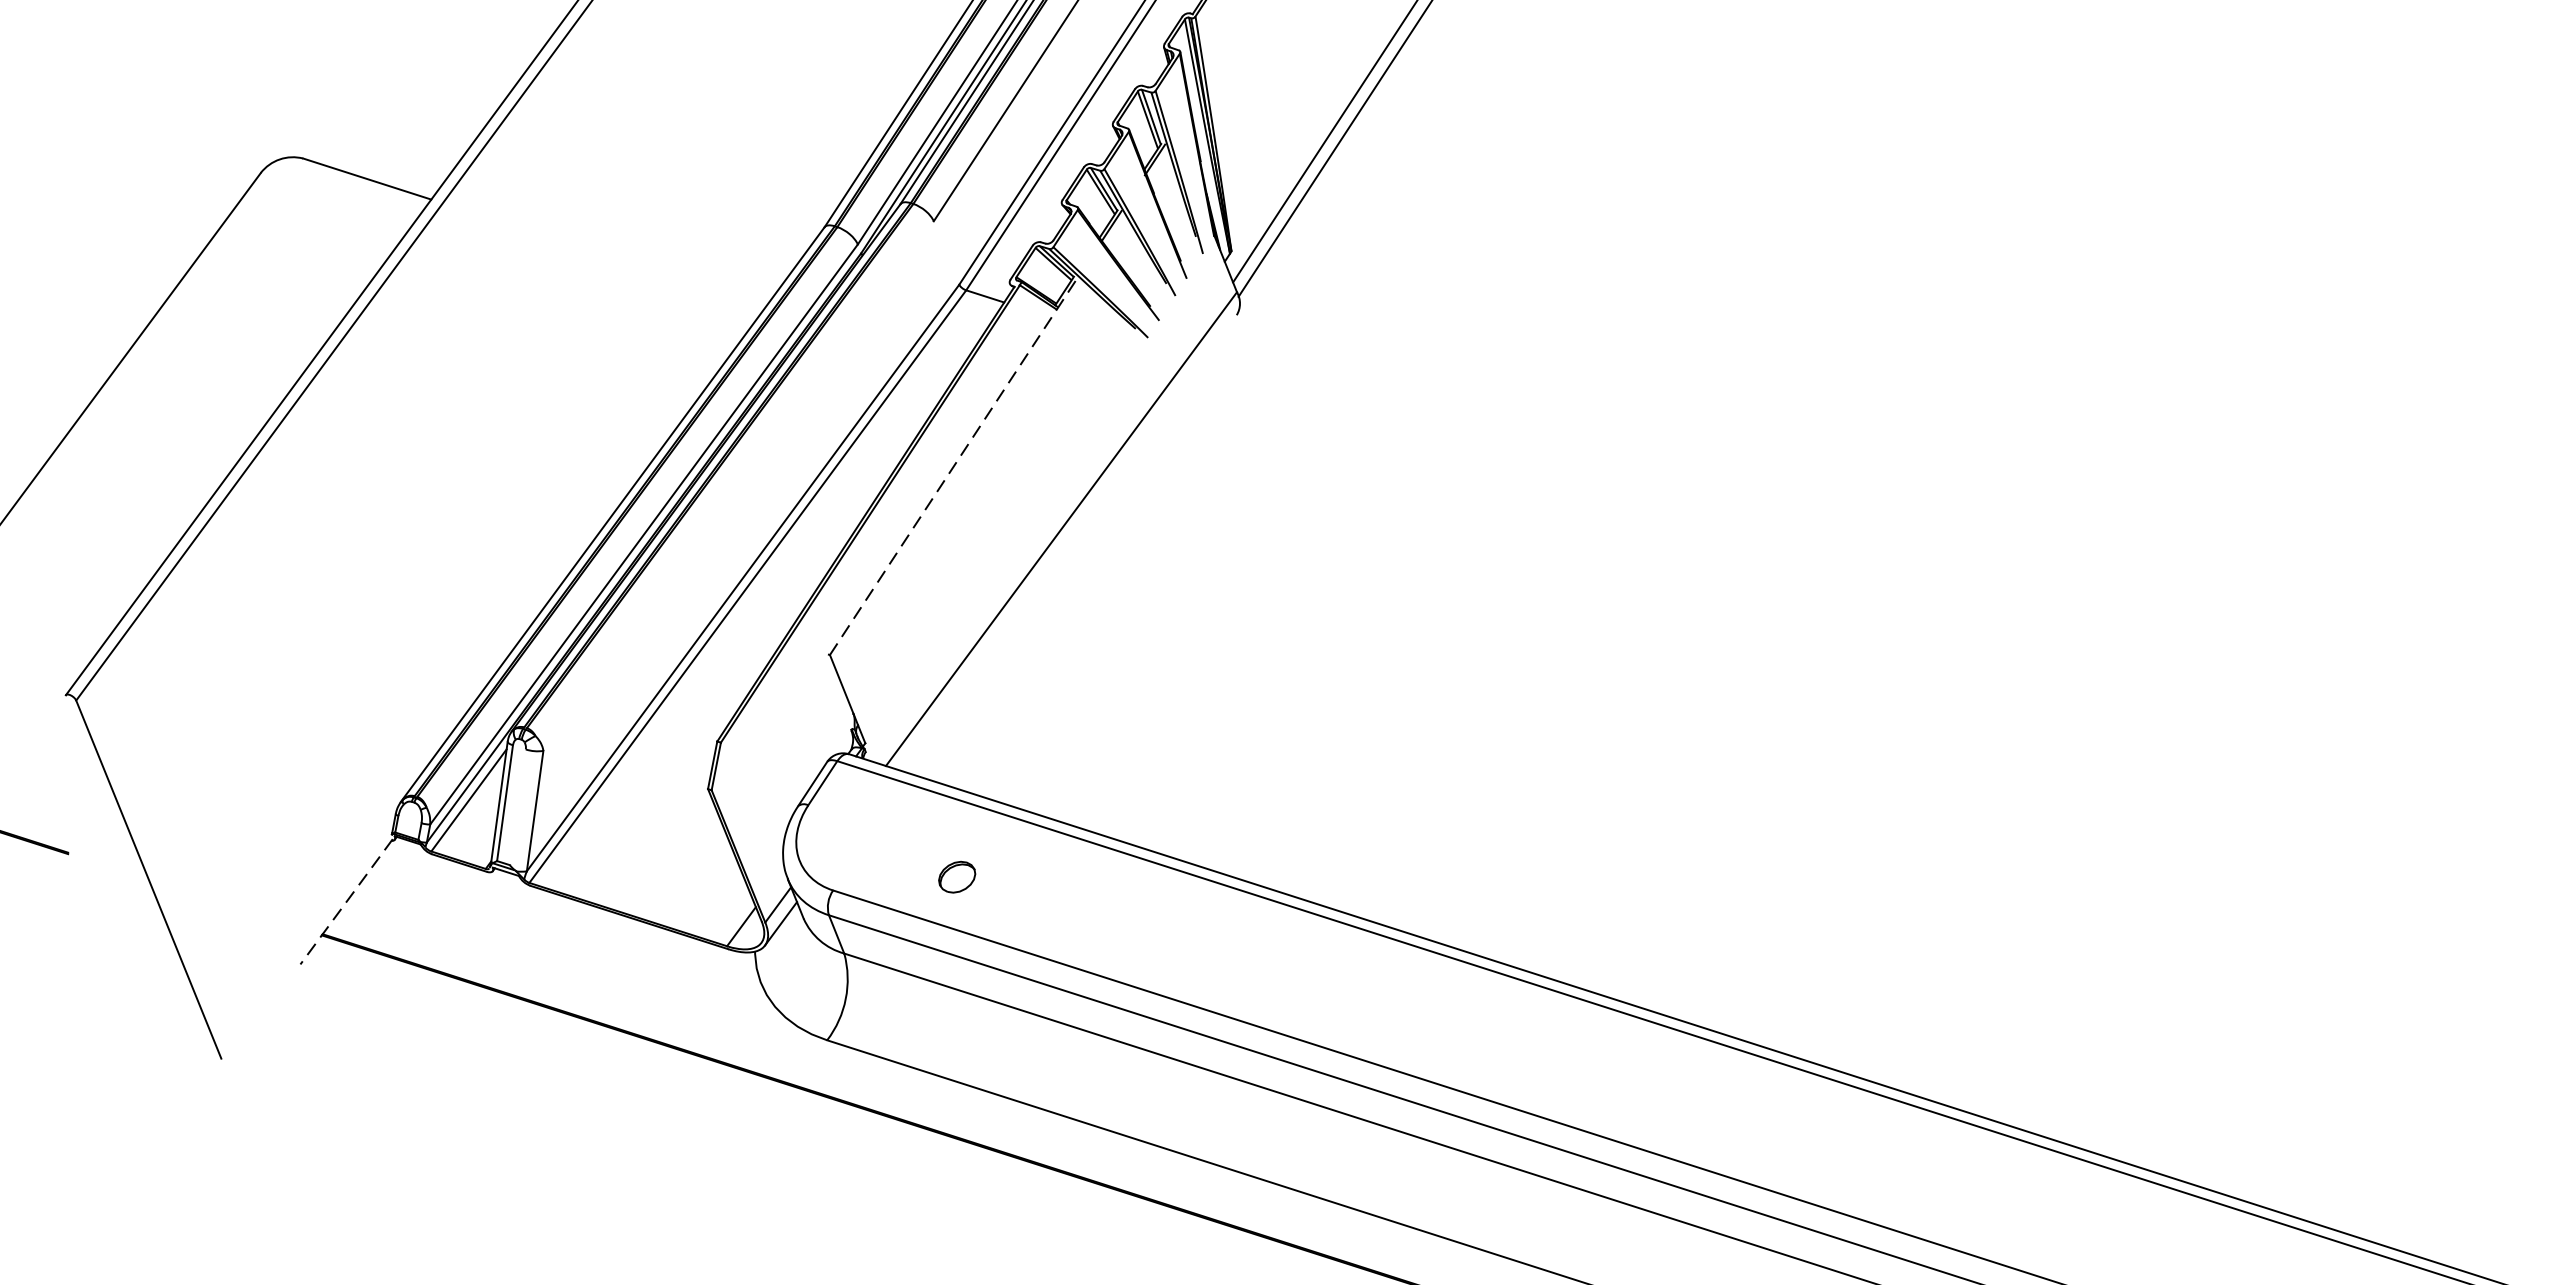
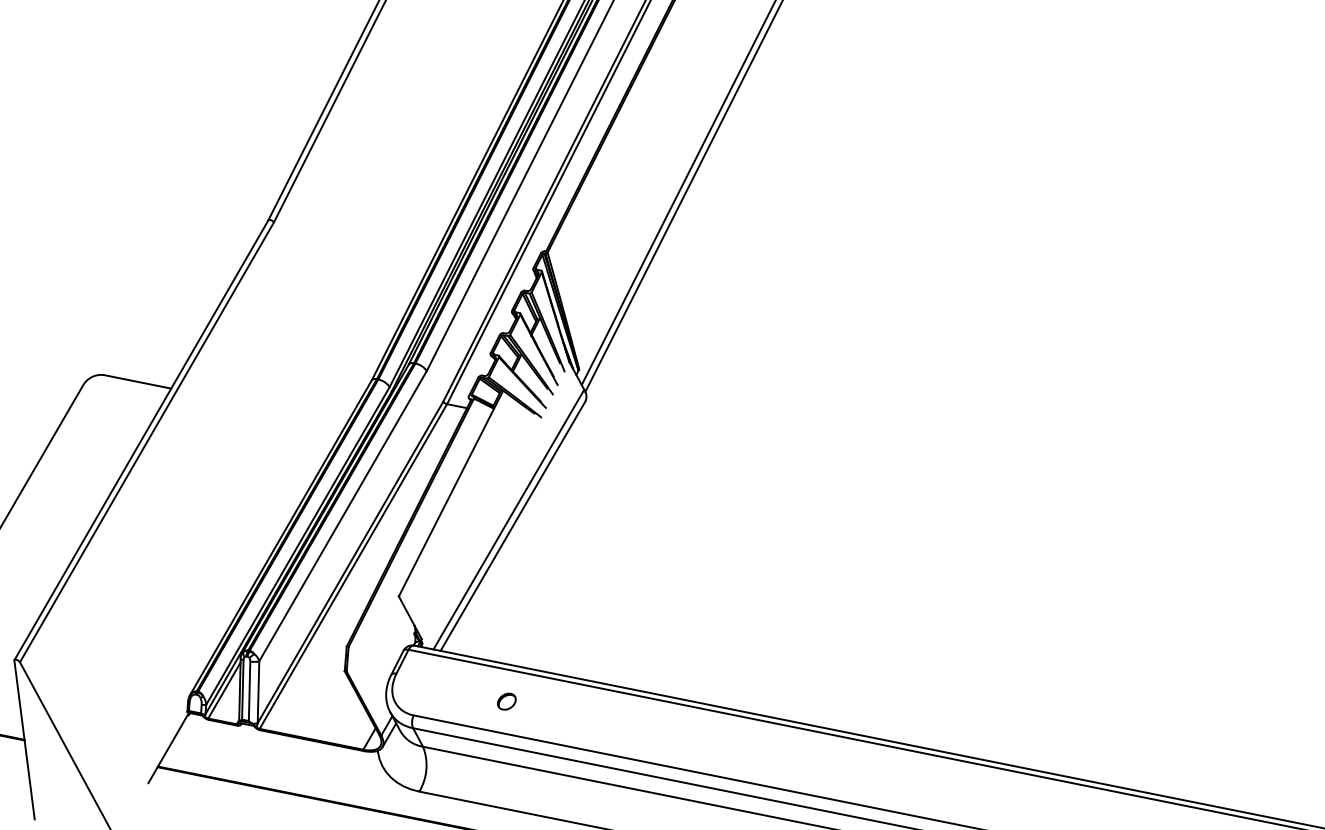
line: (955, 465) -> (451, 493), dashed -> solid
line: (737, 486) -> (342, 516), added
line: (1067, 541) -> (512, 525), added
line: (517, 805) -> (249, 690), added
line: (68, 852) -> (24, 739), added
part: (956, 876) -> (506, 701), moved
line: (347, 901) -> (168, 748), dashed -> solid

